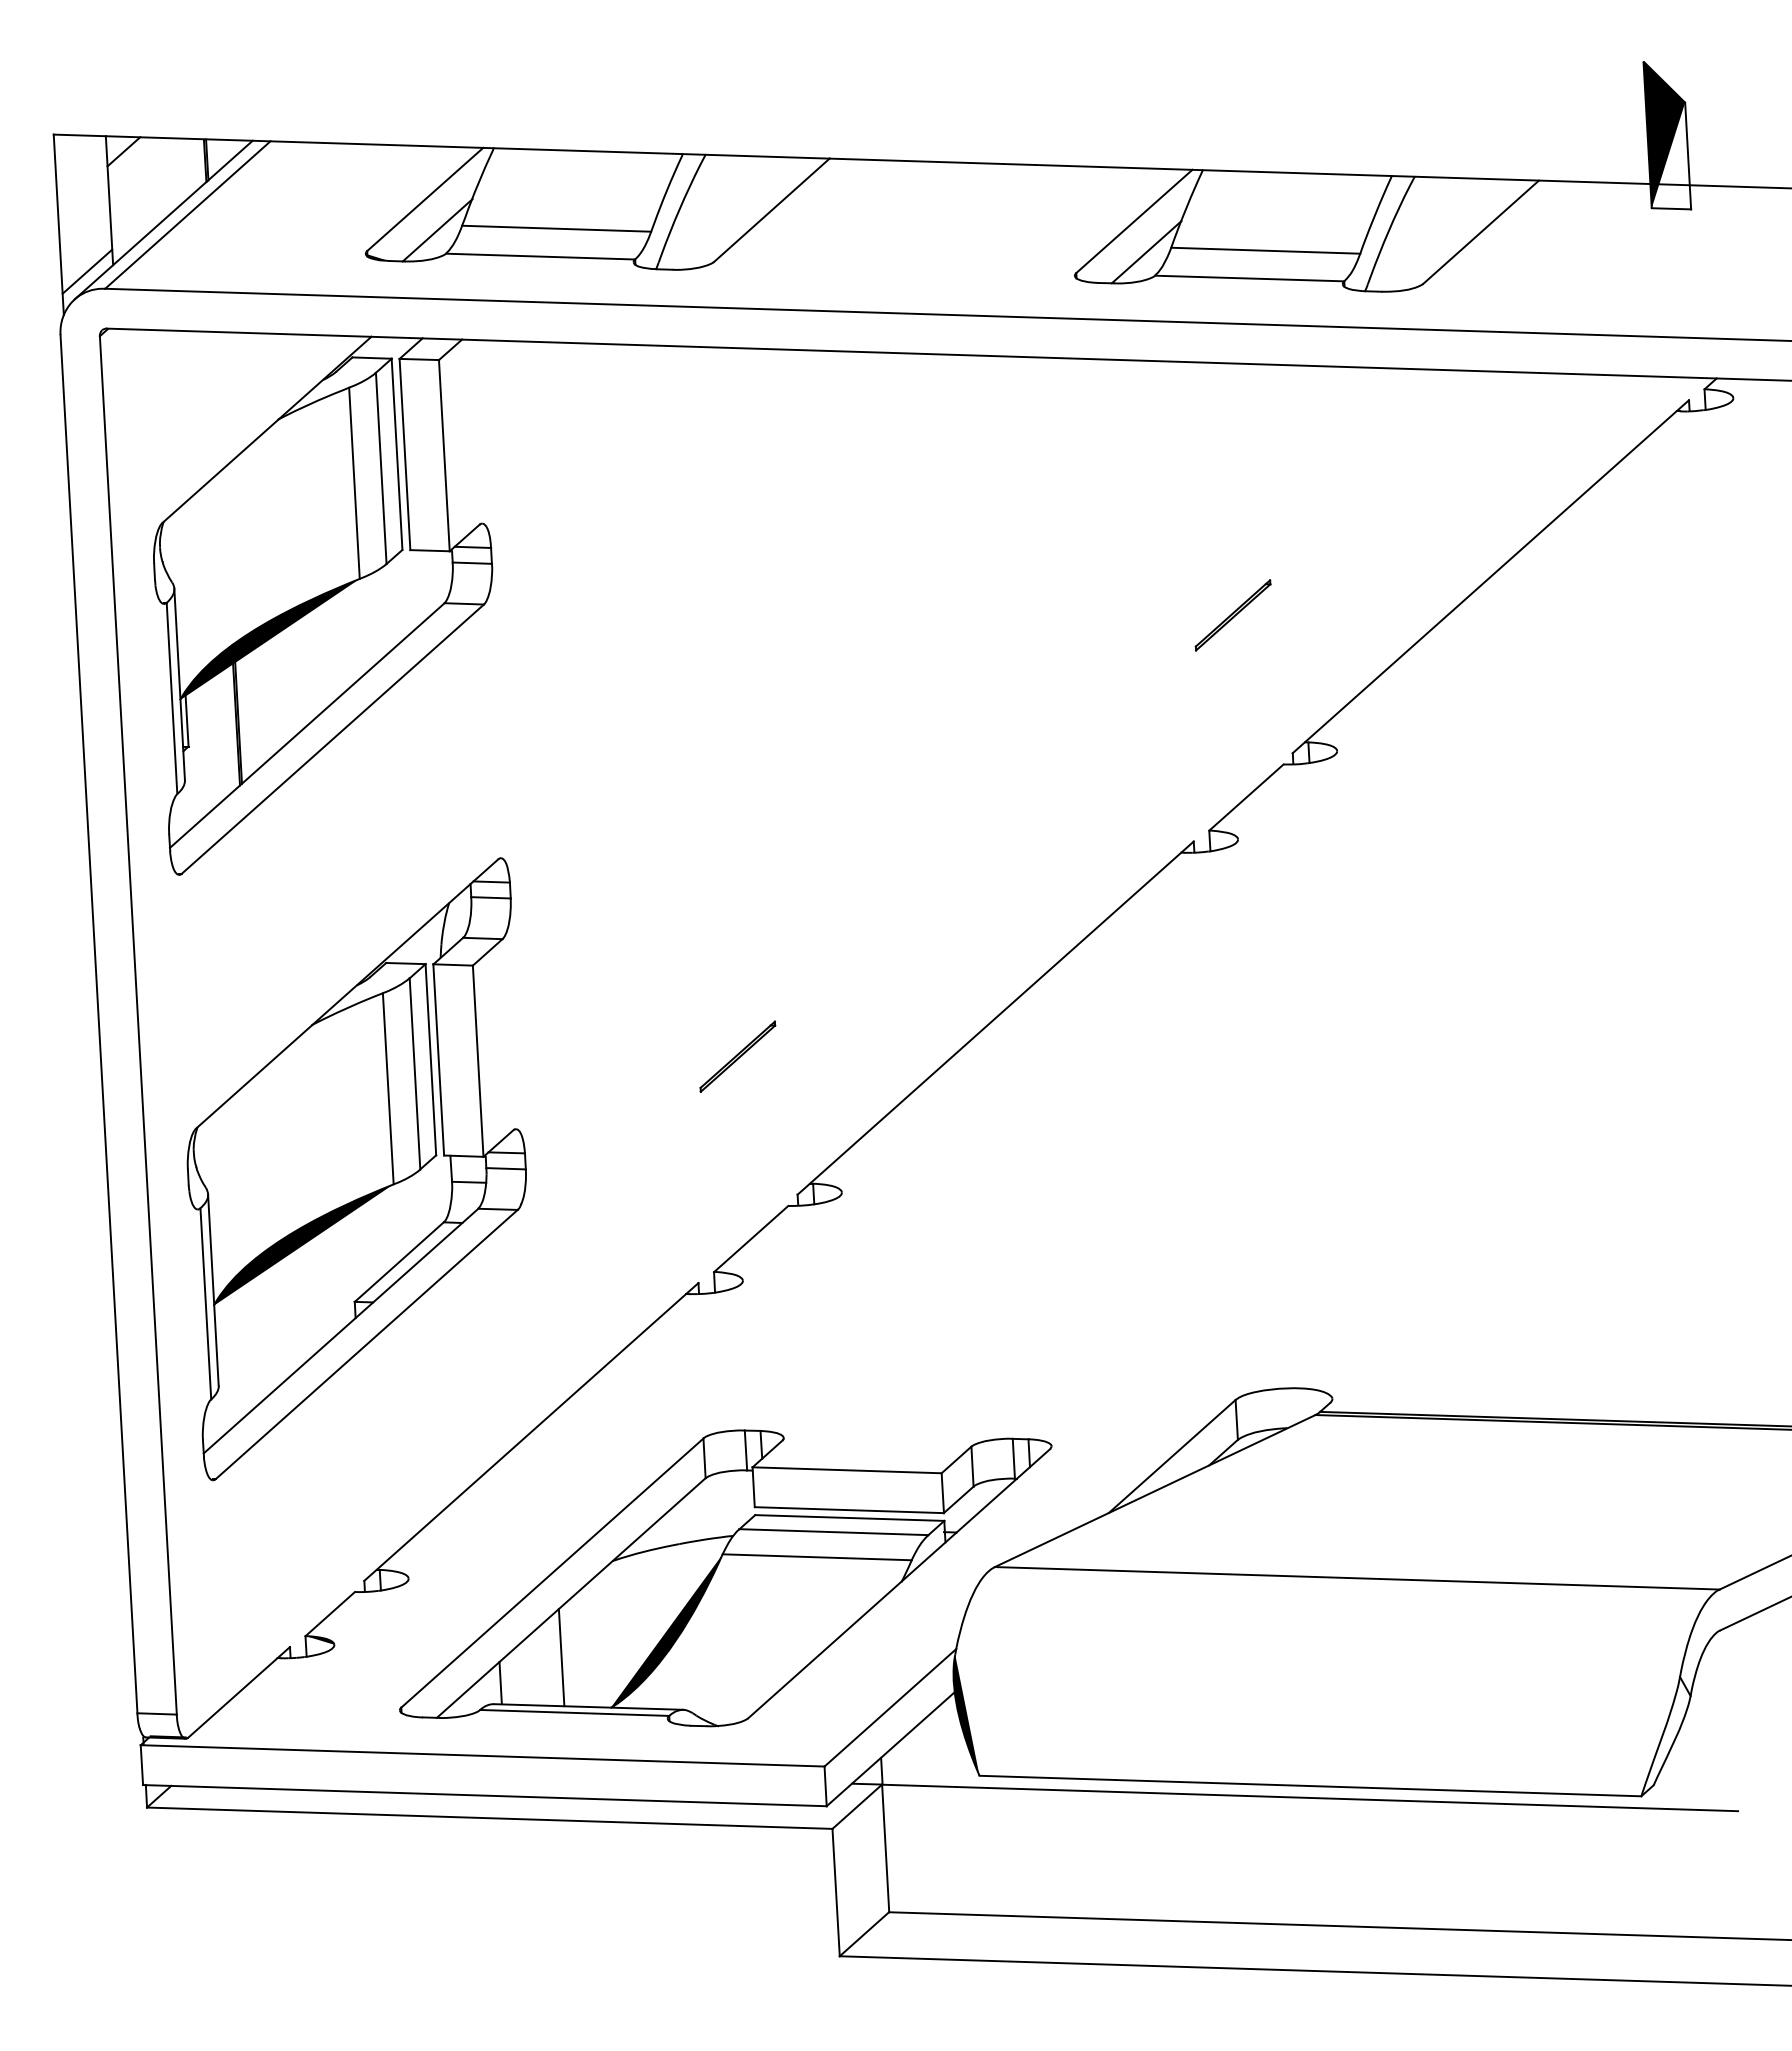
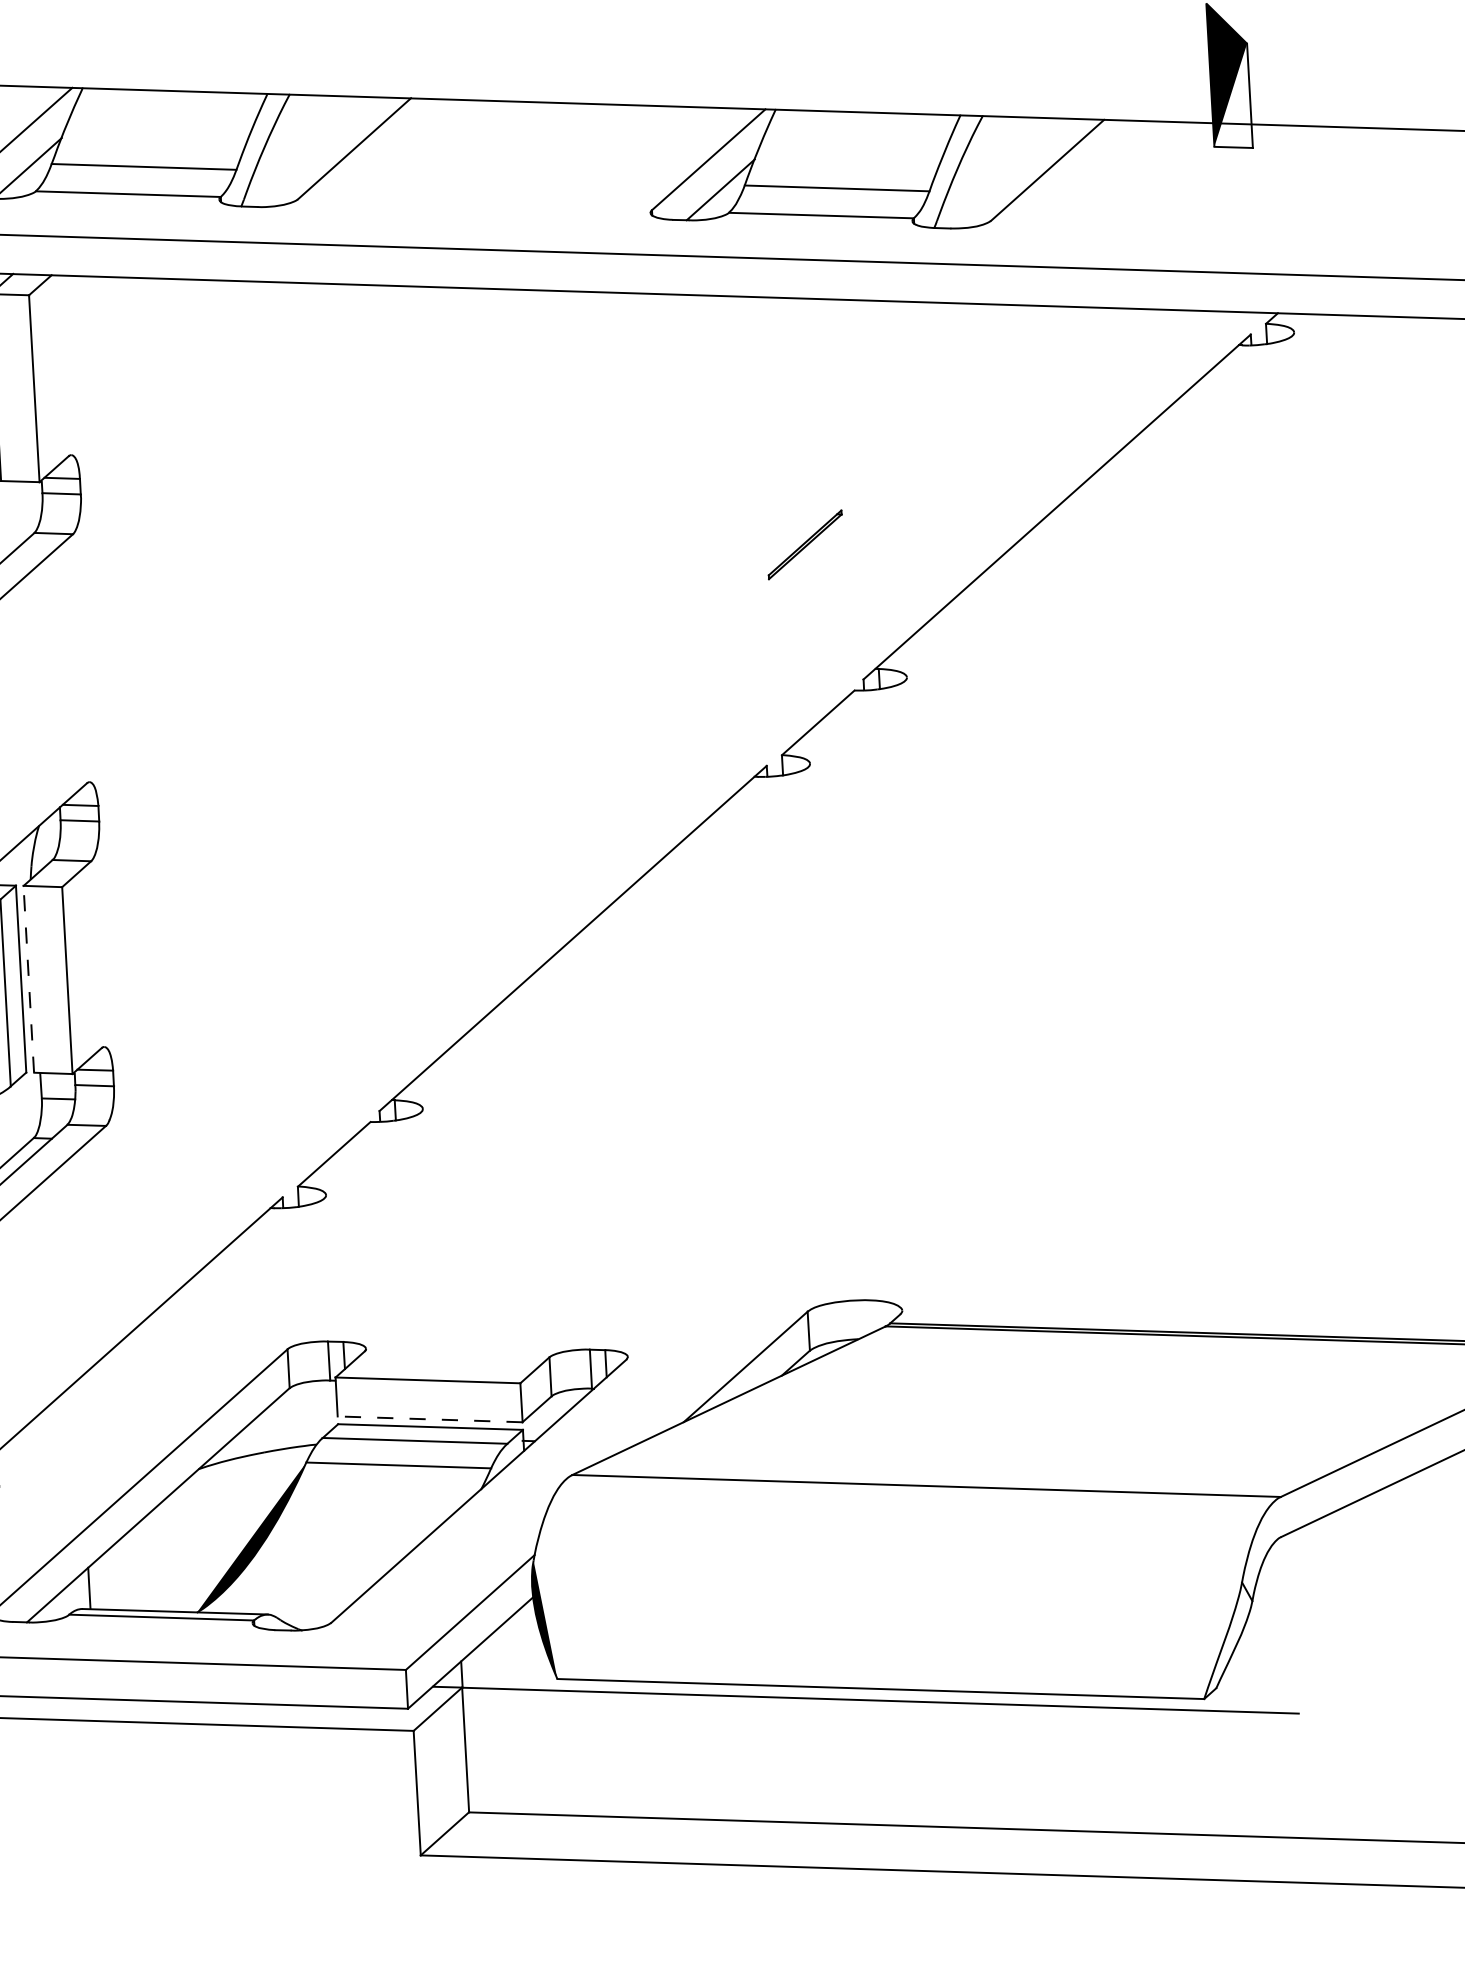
part: (737, 1056) -> (320, 975), removed
line: (438, 1059) -> (28, 978), solid -> dashed
line: (849, 1510) -> (430, 1419), solid -> dashed
line: (561, 1657) -> (148, 1563), removed

